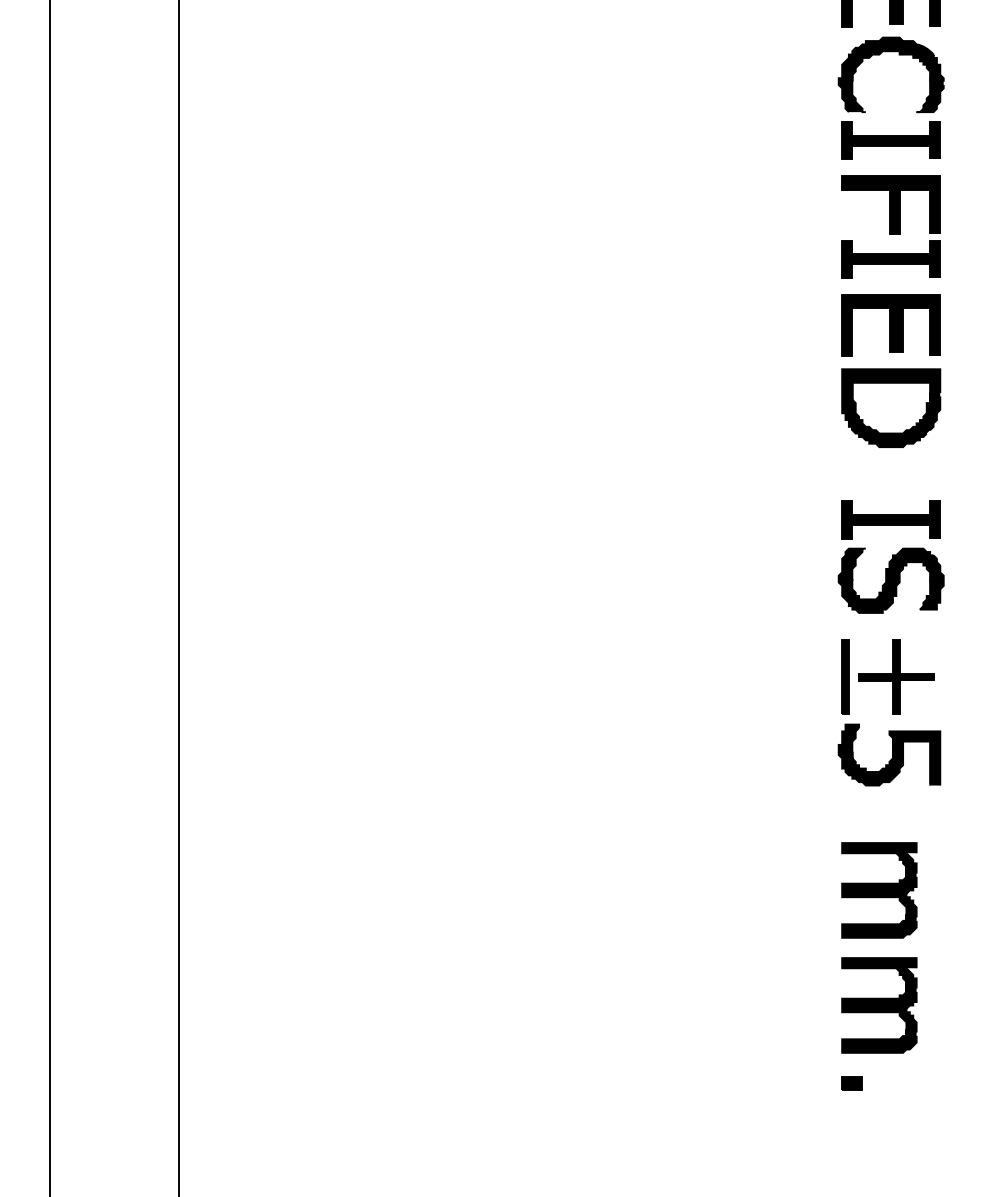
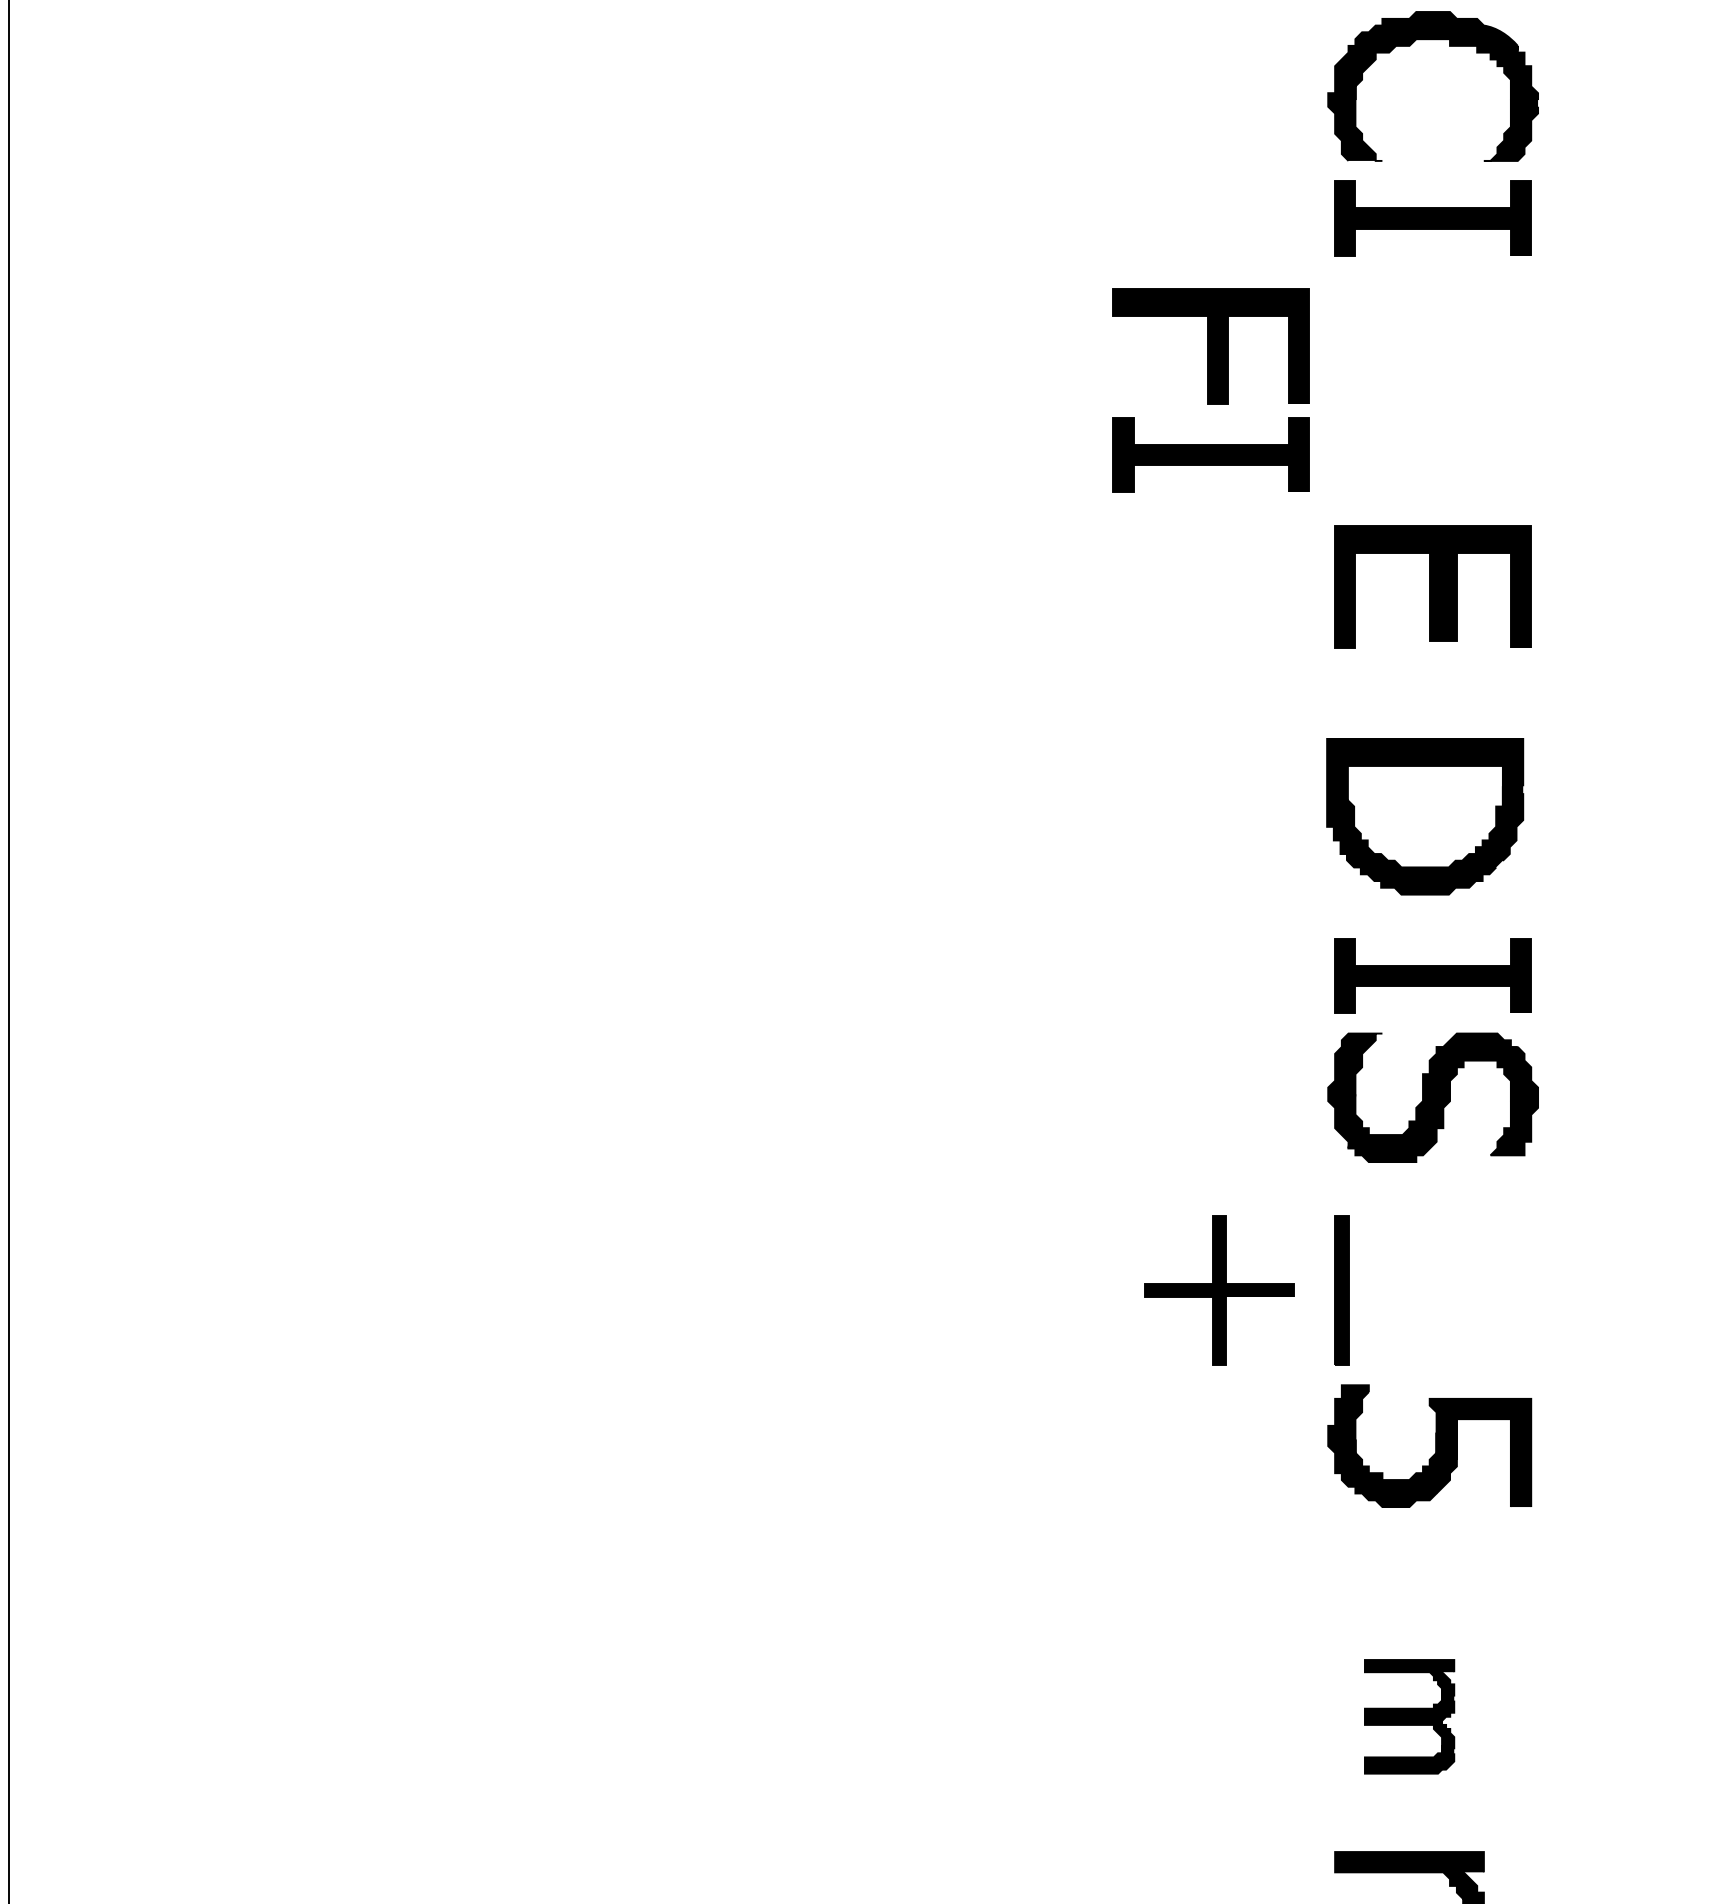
part: (890, 226) -> (1209, 389), moved
part: (891, 407) -> (1425, 815), moved
part: (896, 676) -> (1219, 1289), moved
part: (879, 890) -> (1409, 1716), size x0.6

